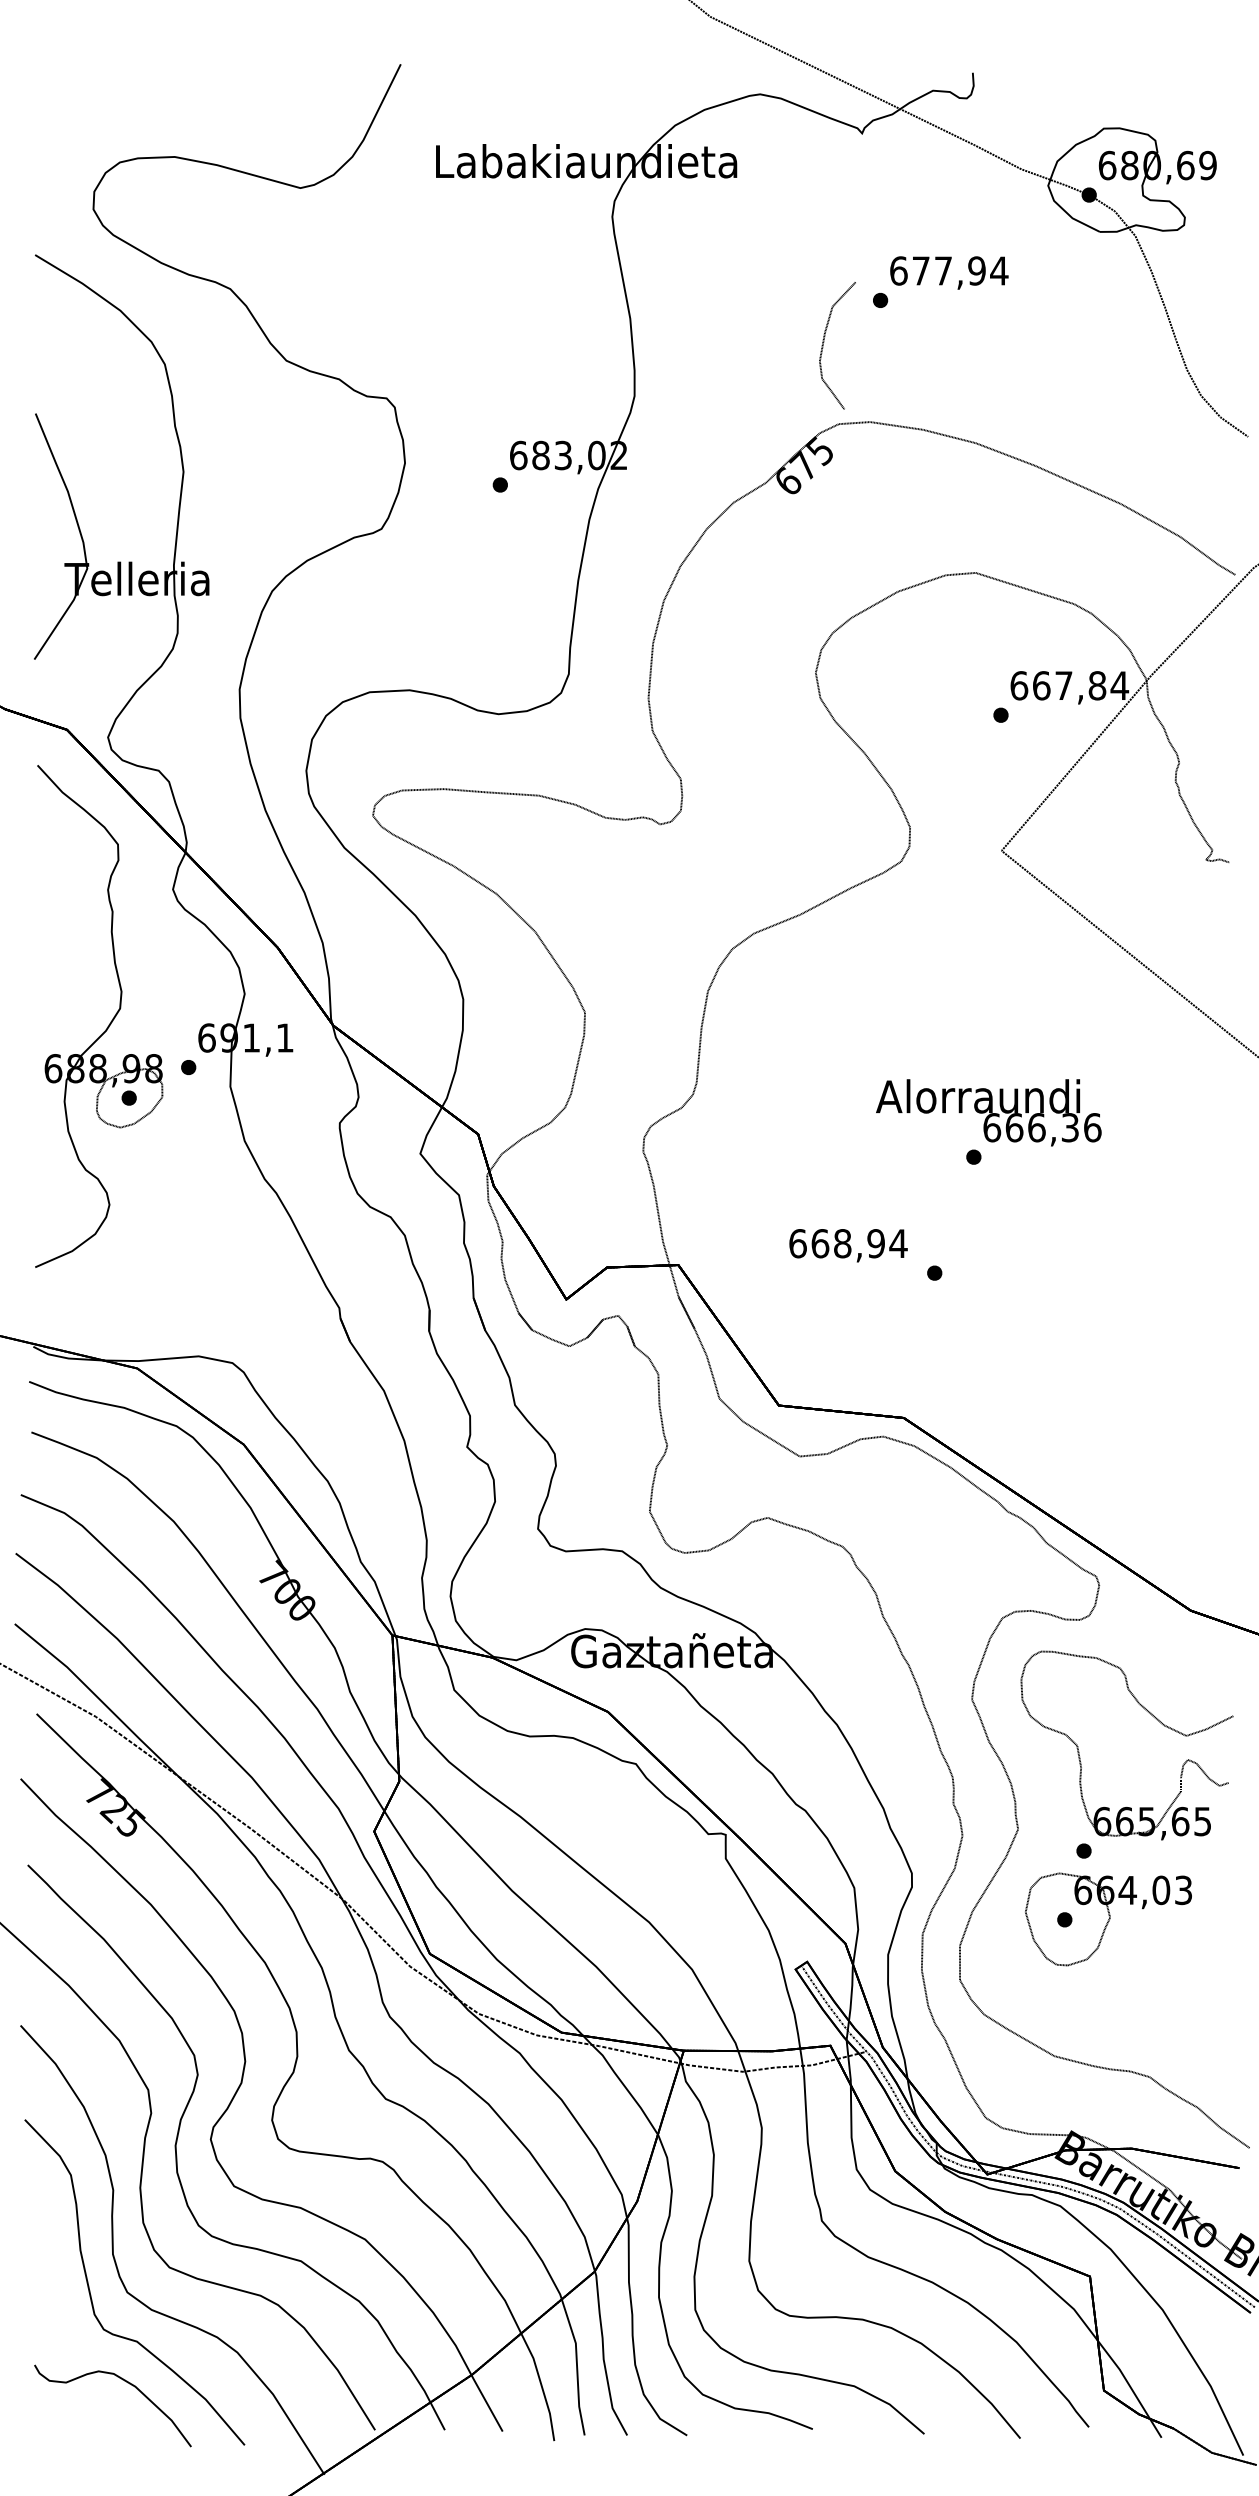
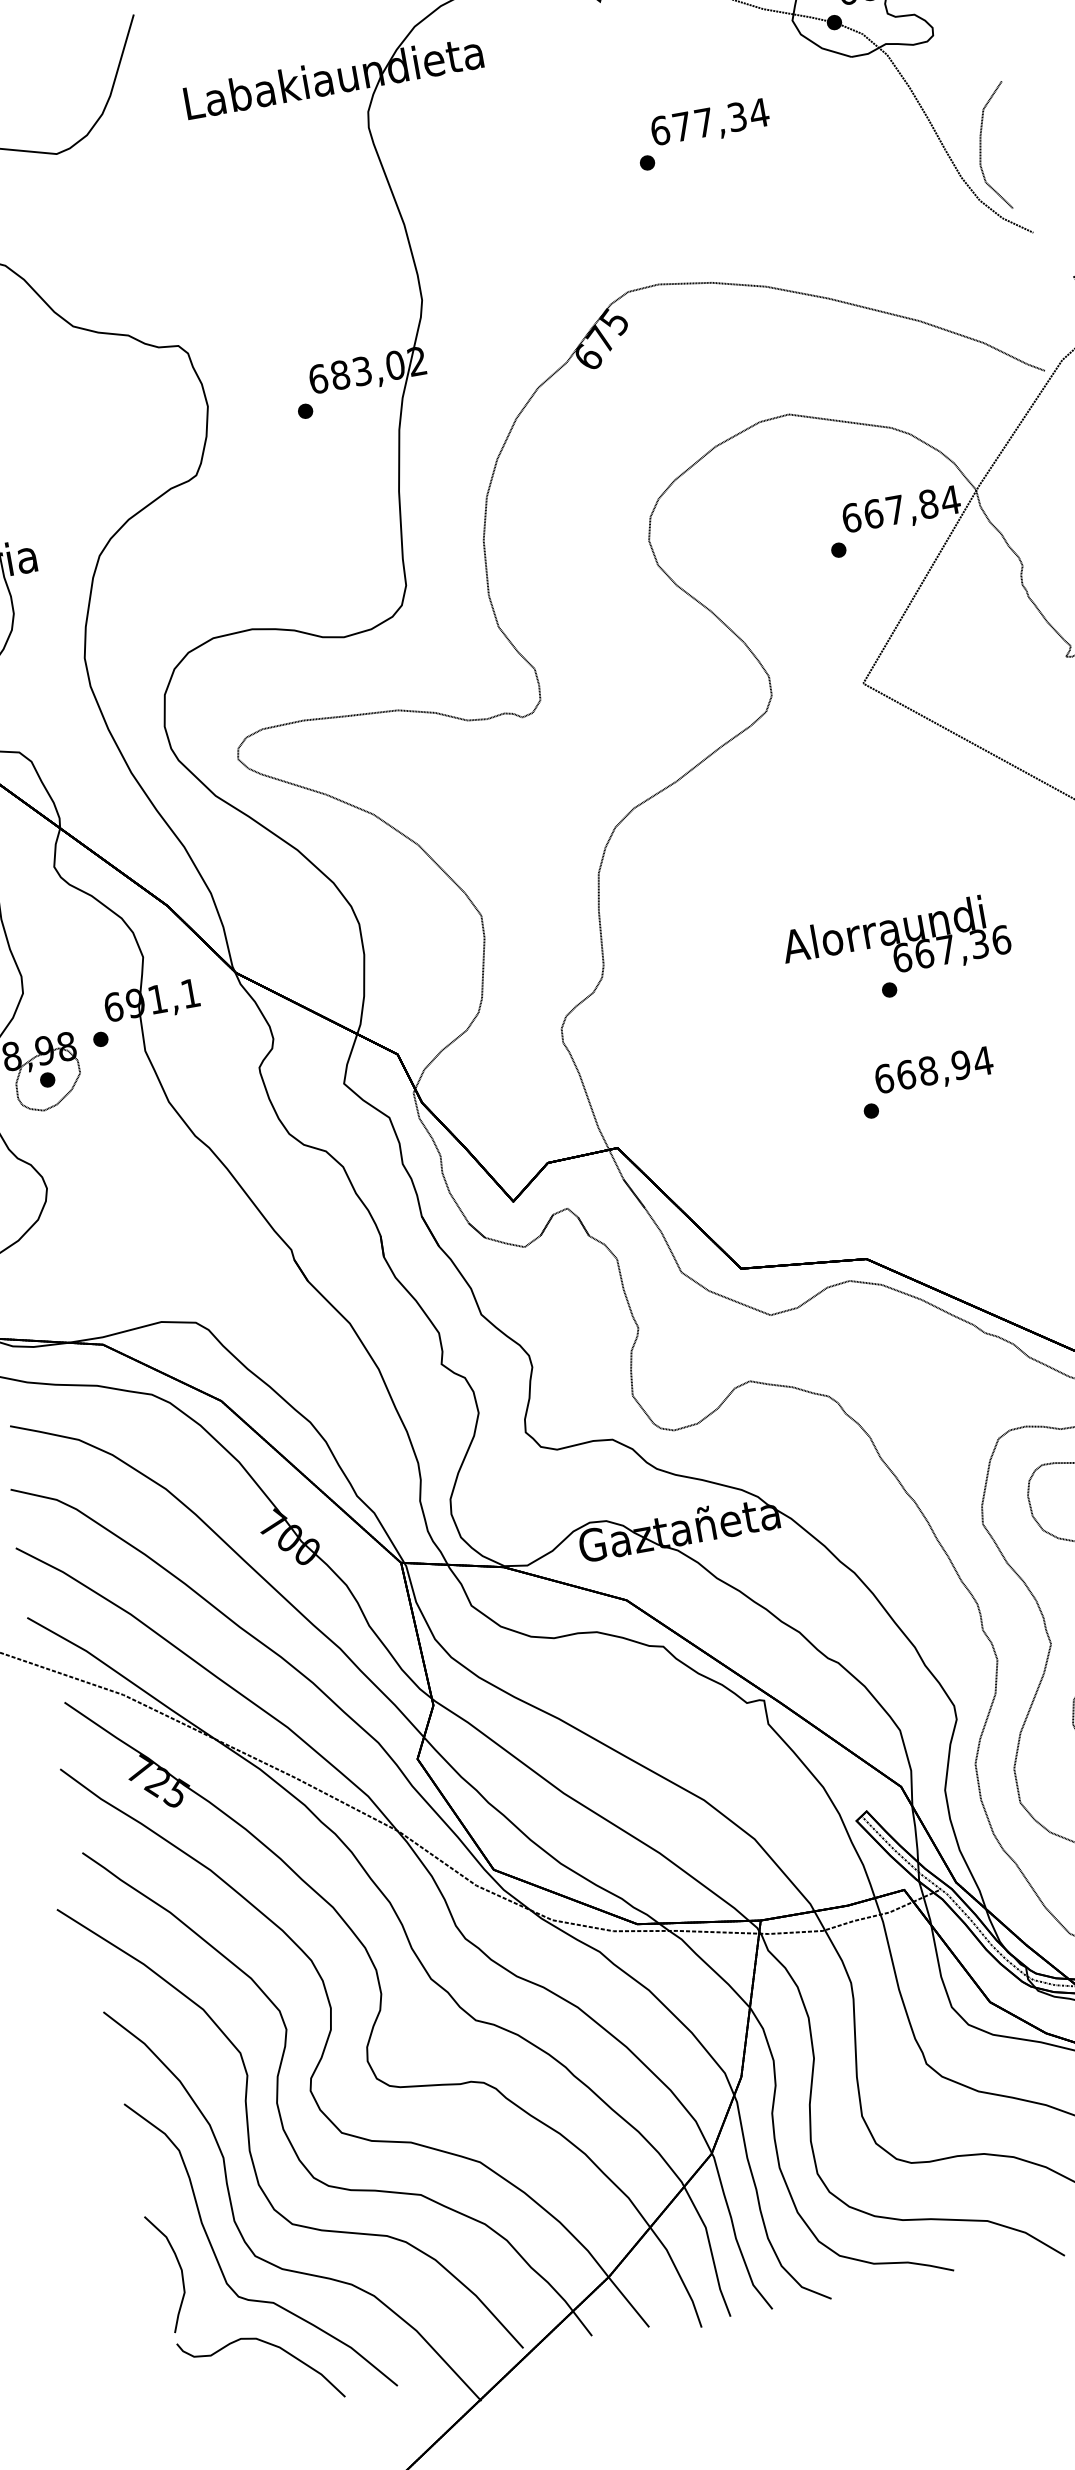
text: (976, 270) -> (736, 116), 677,94 -> 677,34
curve: (824, 342) -> (981, 146), moved
text: (1036, 1127) -> (946, 949), 666,36 -> 667,36
text: (848, 1245) -> (934, 1071), moved
curve: (50, 2289) -> (179, 2266), added

